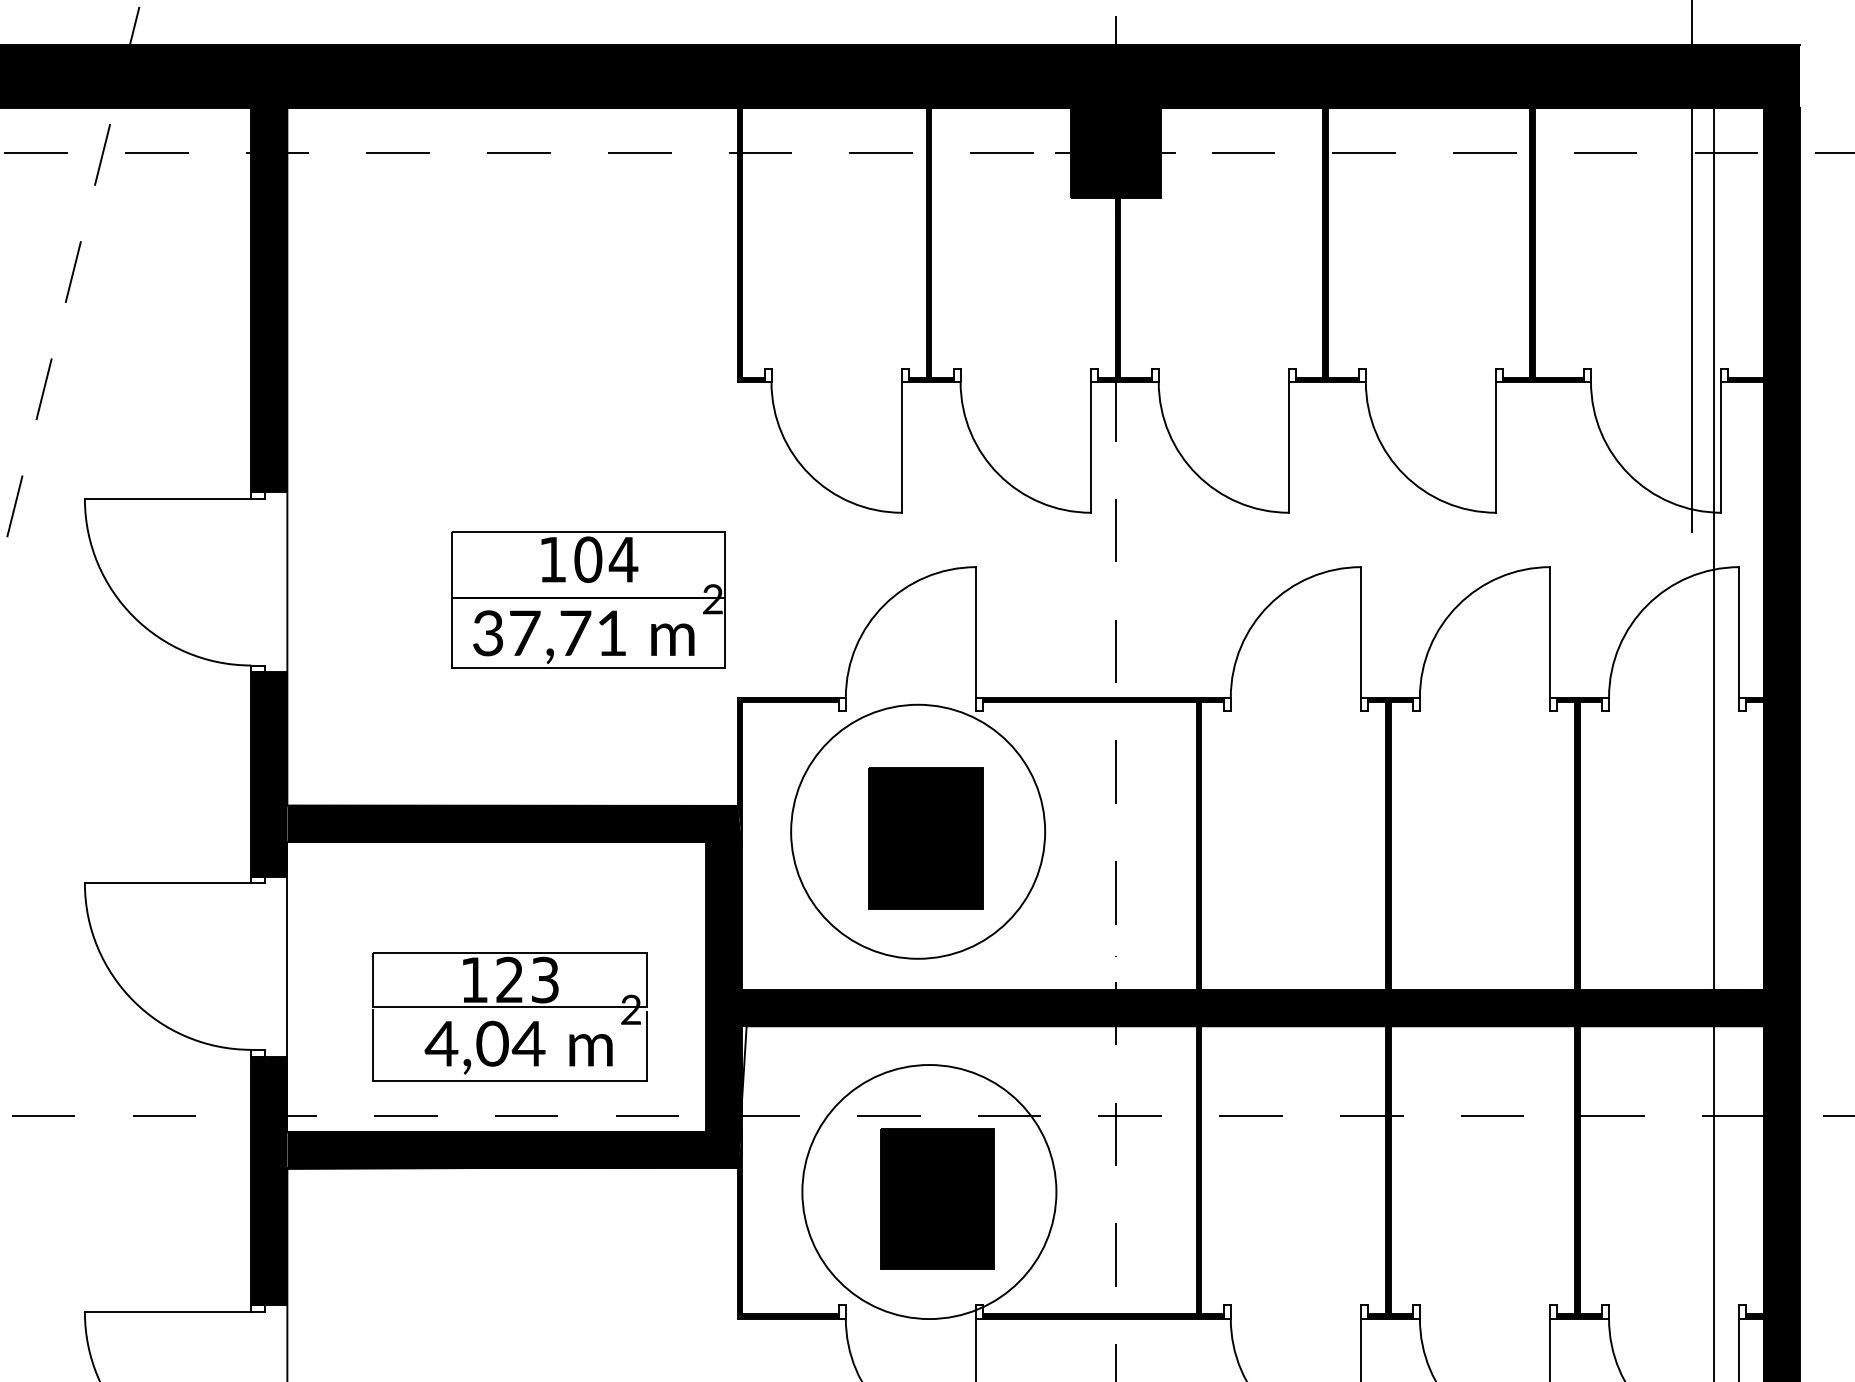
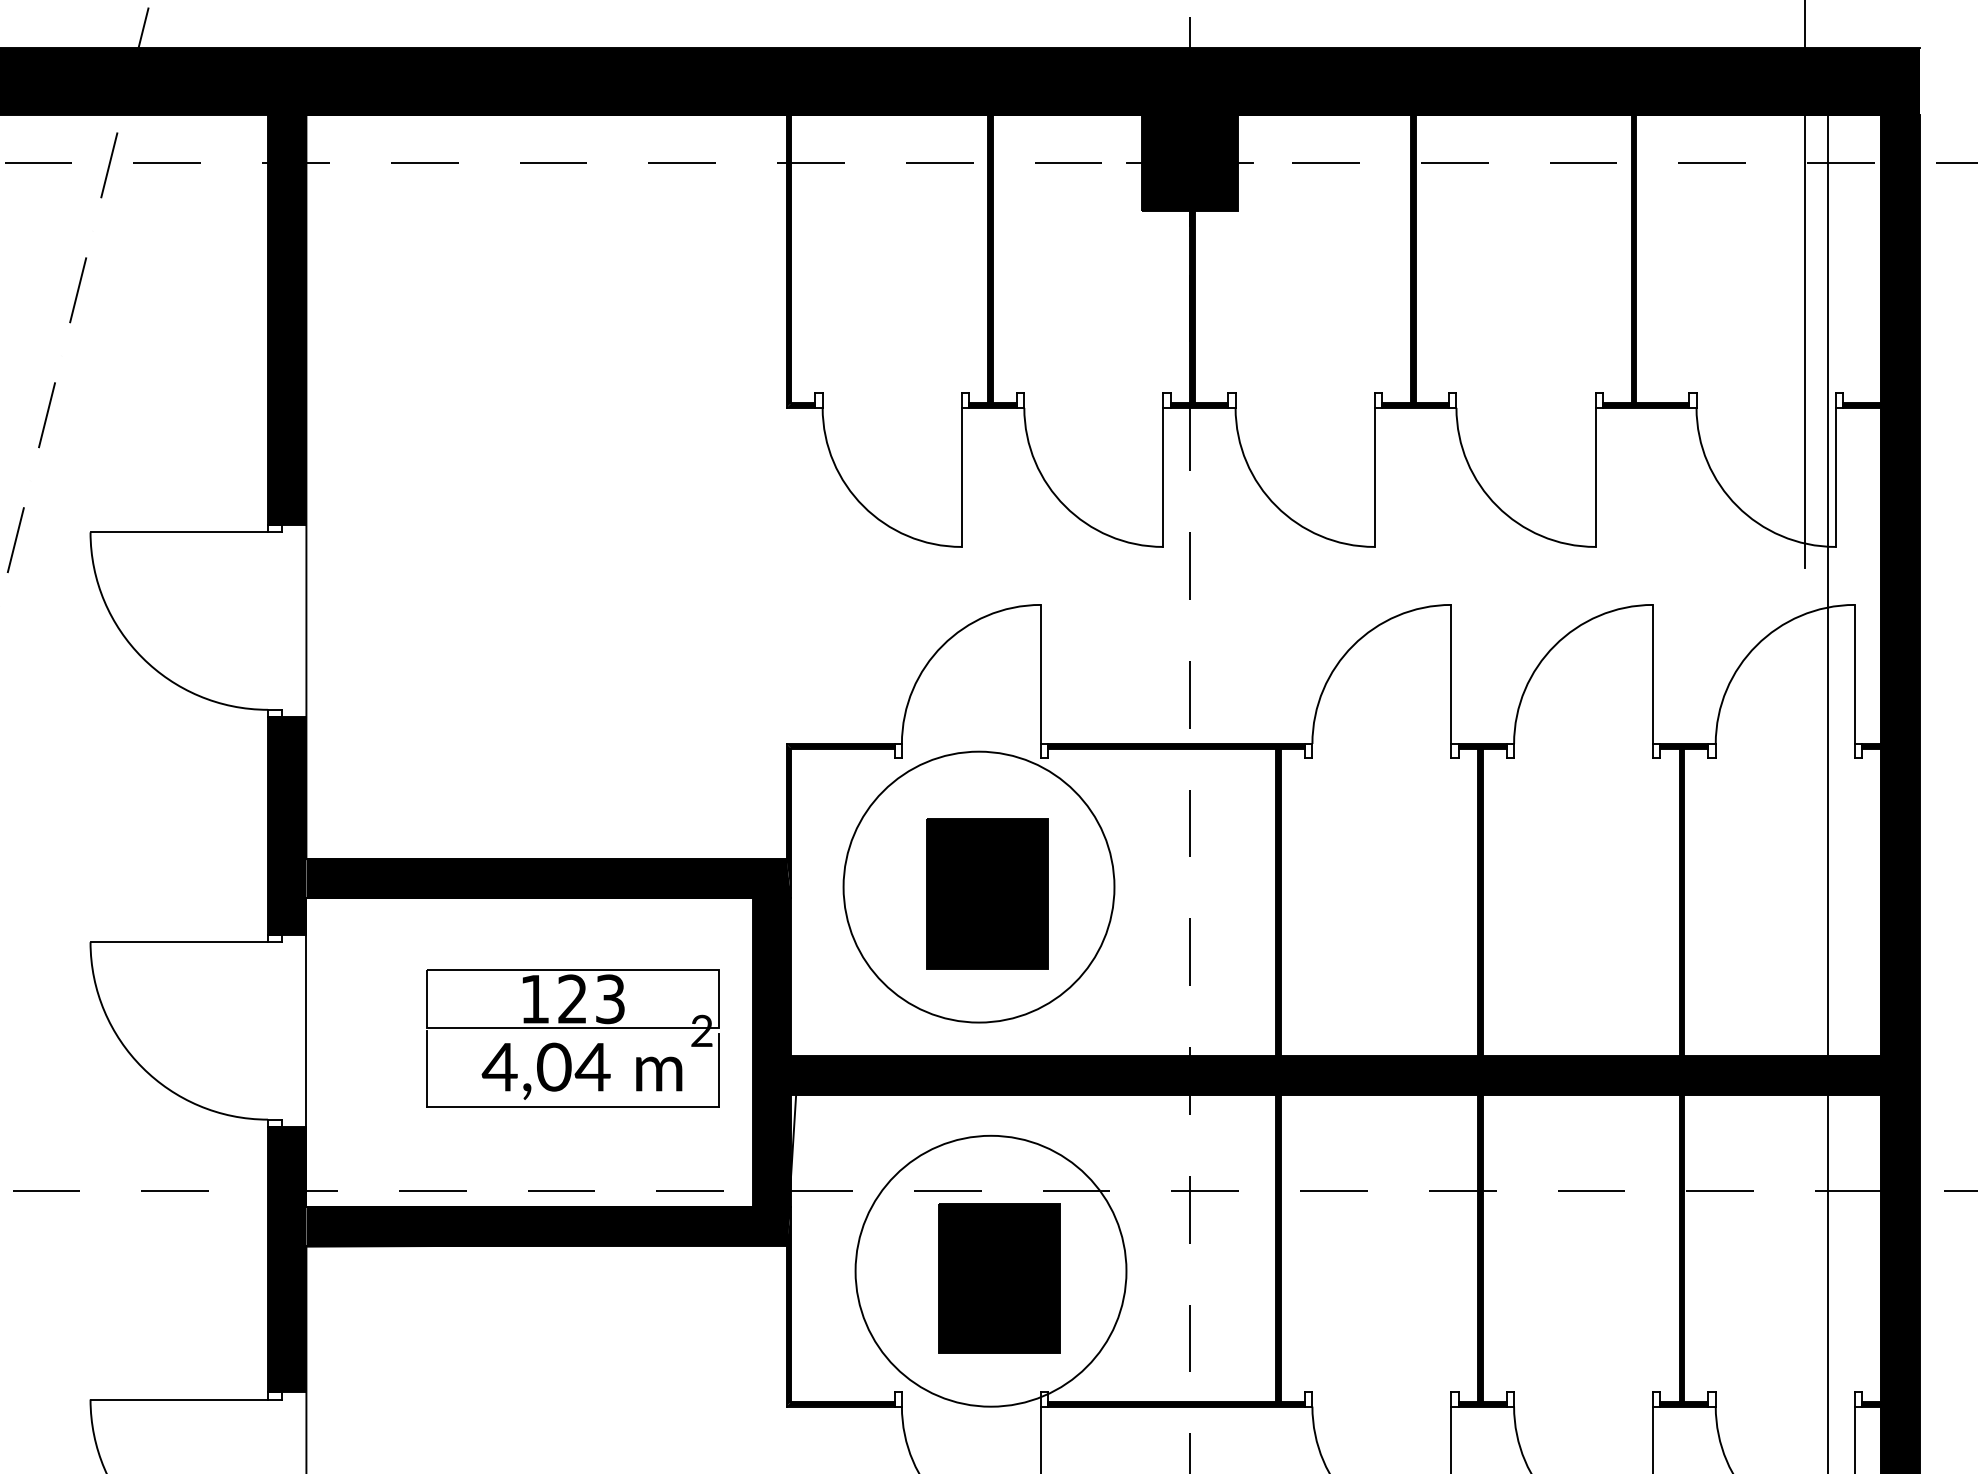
part: (588, 600) -> (627, 640), removed
part: (509, 1007) -> (572, 1028), moved

